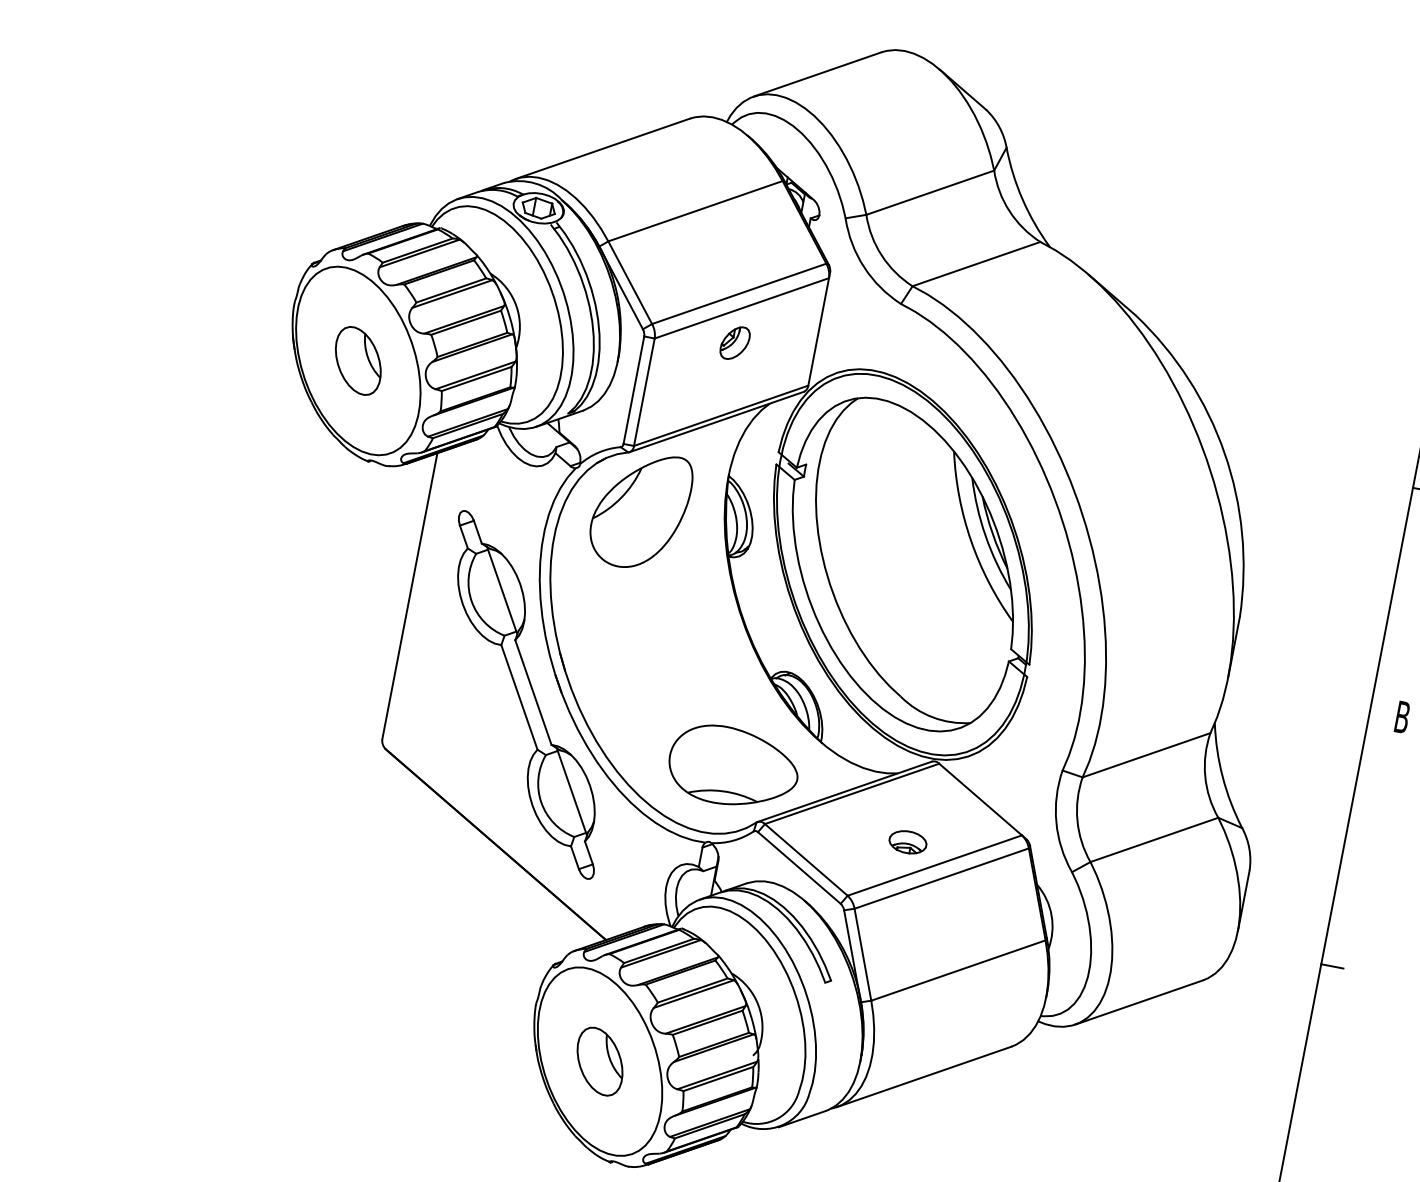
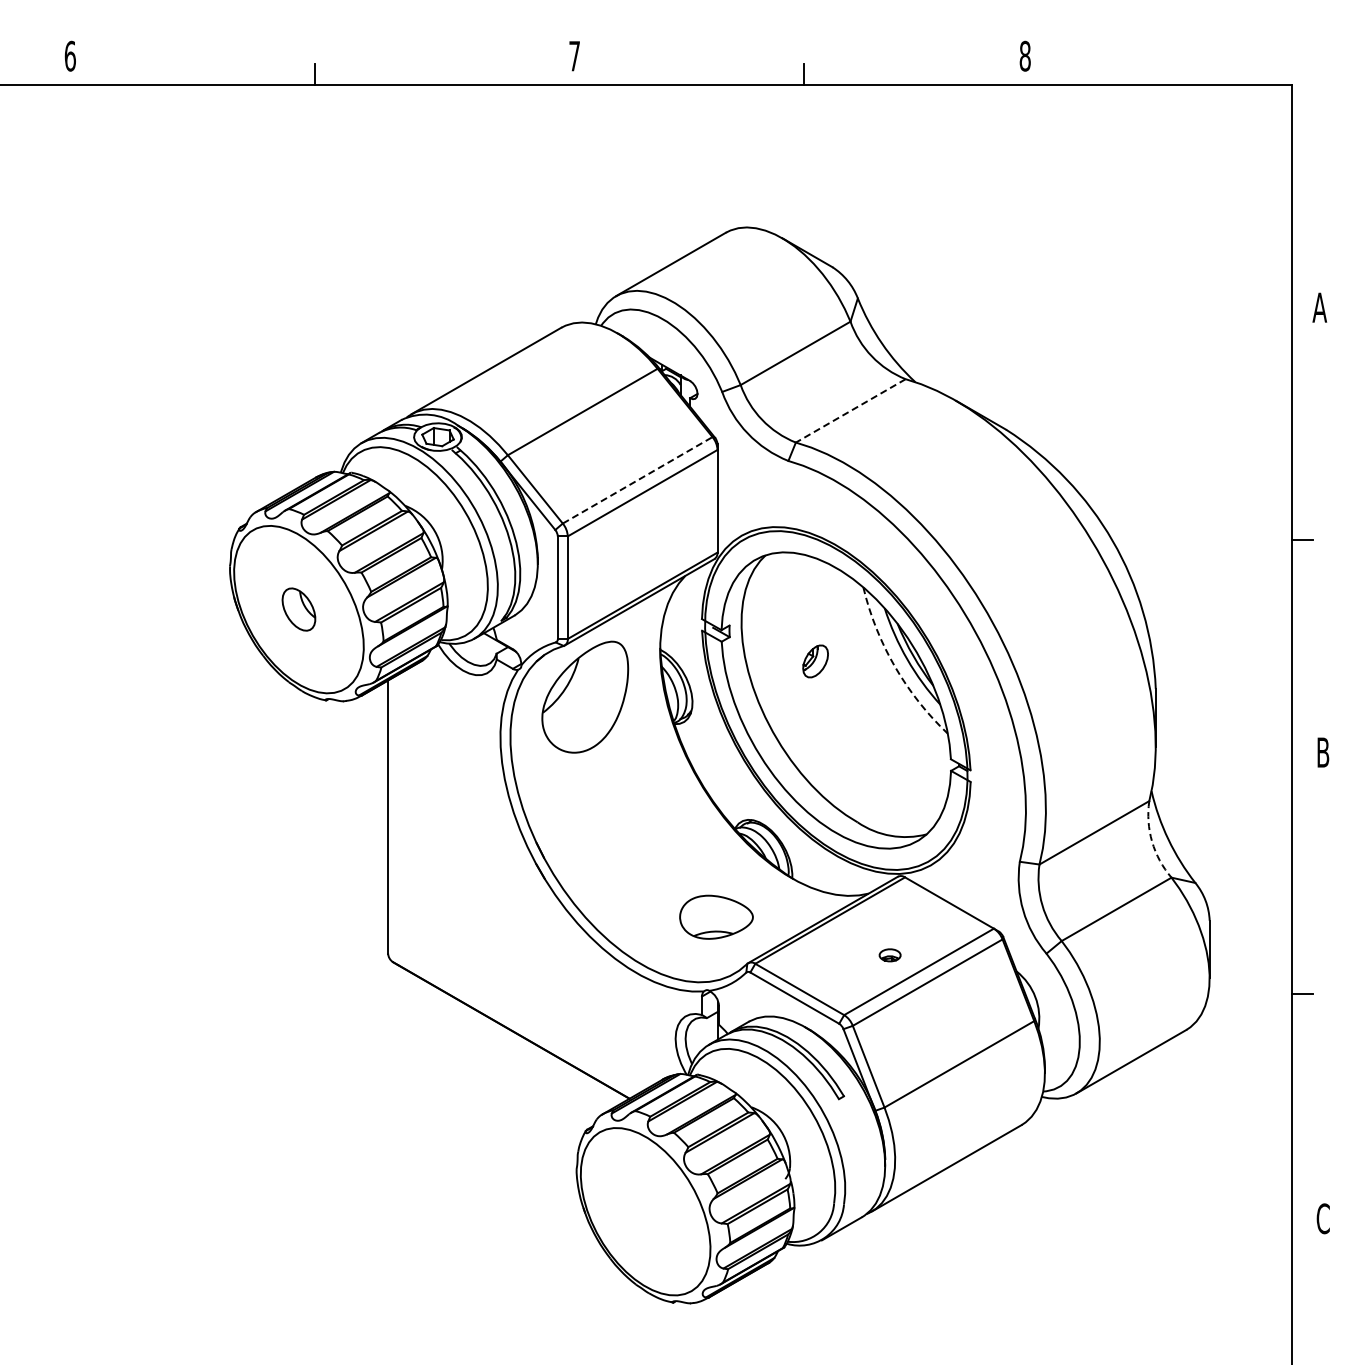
line: (976, 264) -> (850, 411), solid -> dashed
line: (740, 294) -> (638, 480), solid -> dashed
part: (734, 343) -> (815, 661), moved
part: (357, 360) -> (298, 609), size x0.7
arc: (970, 540) -> (894, 666), solid -> dashed
part: (526, 694) -> (512, 886), removed
part: (733, 767) -> (716, 917), size x0.6
arc: (1205, 776) -> (1152, 841), solid -> dashed
part: (907, 842) -> (889, 955), size x0.6
part: (599, 1061) -> (645, 1211), removed

